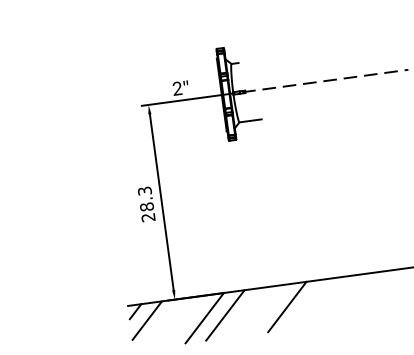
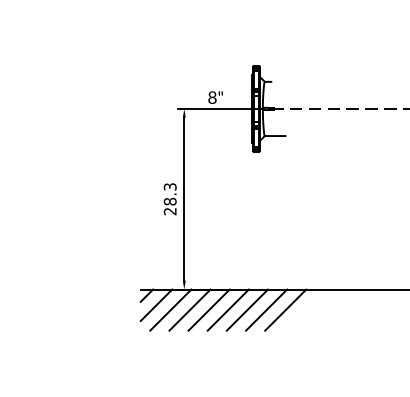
text: (177, 88) -> (212, 97), 2" -> 8"
line: (266, 309) -> (266, 309), added
line: (246, 311) -> (247, 309), added
line: (183, 320) -> (189, 309), added
line: (163, 323) -> (170, 309), added

